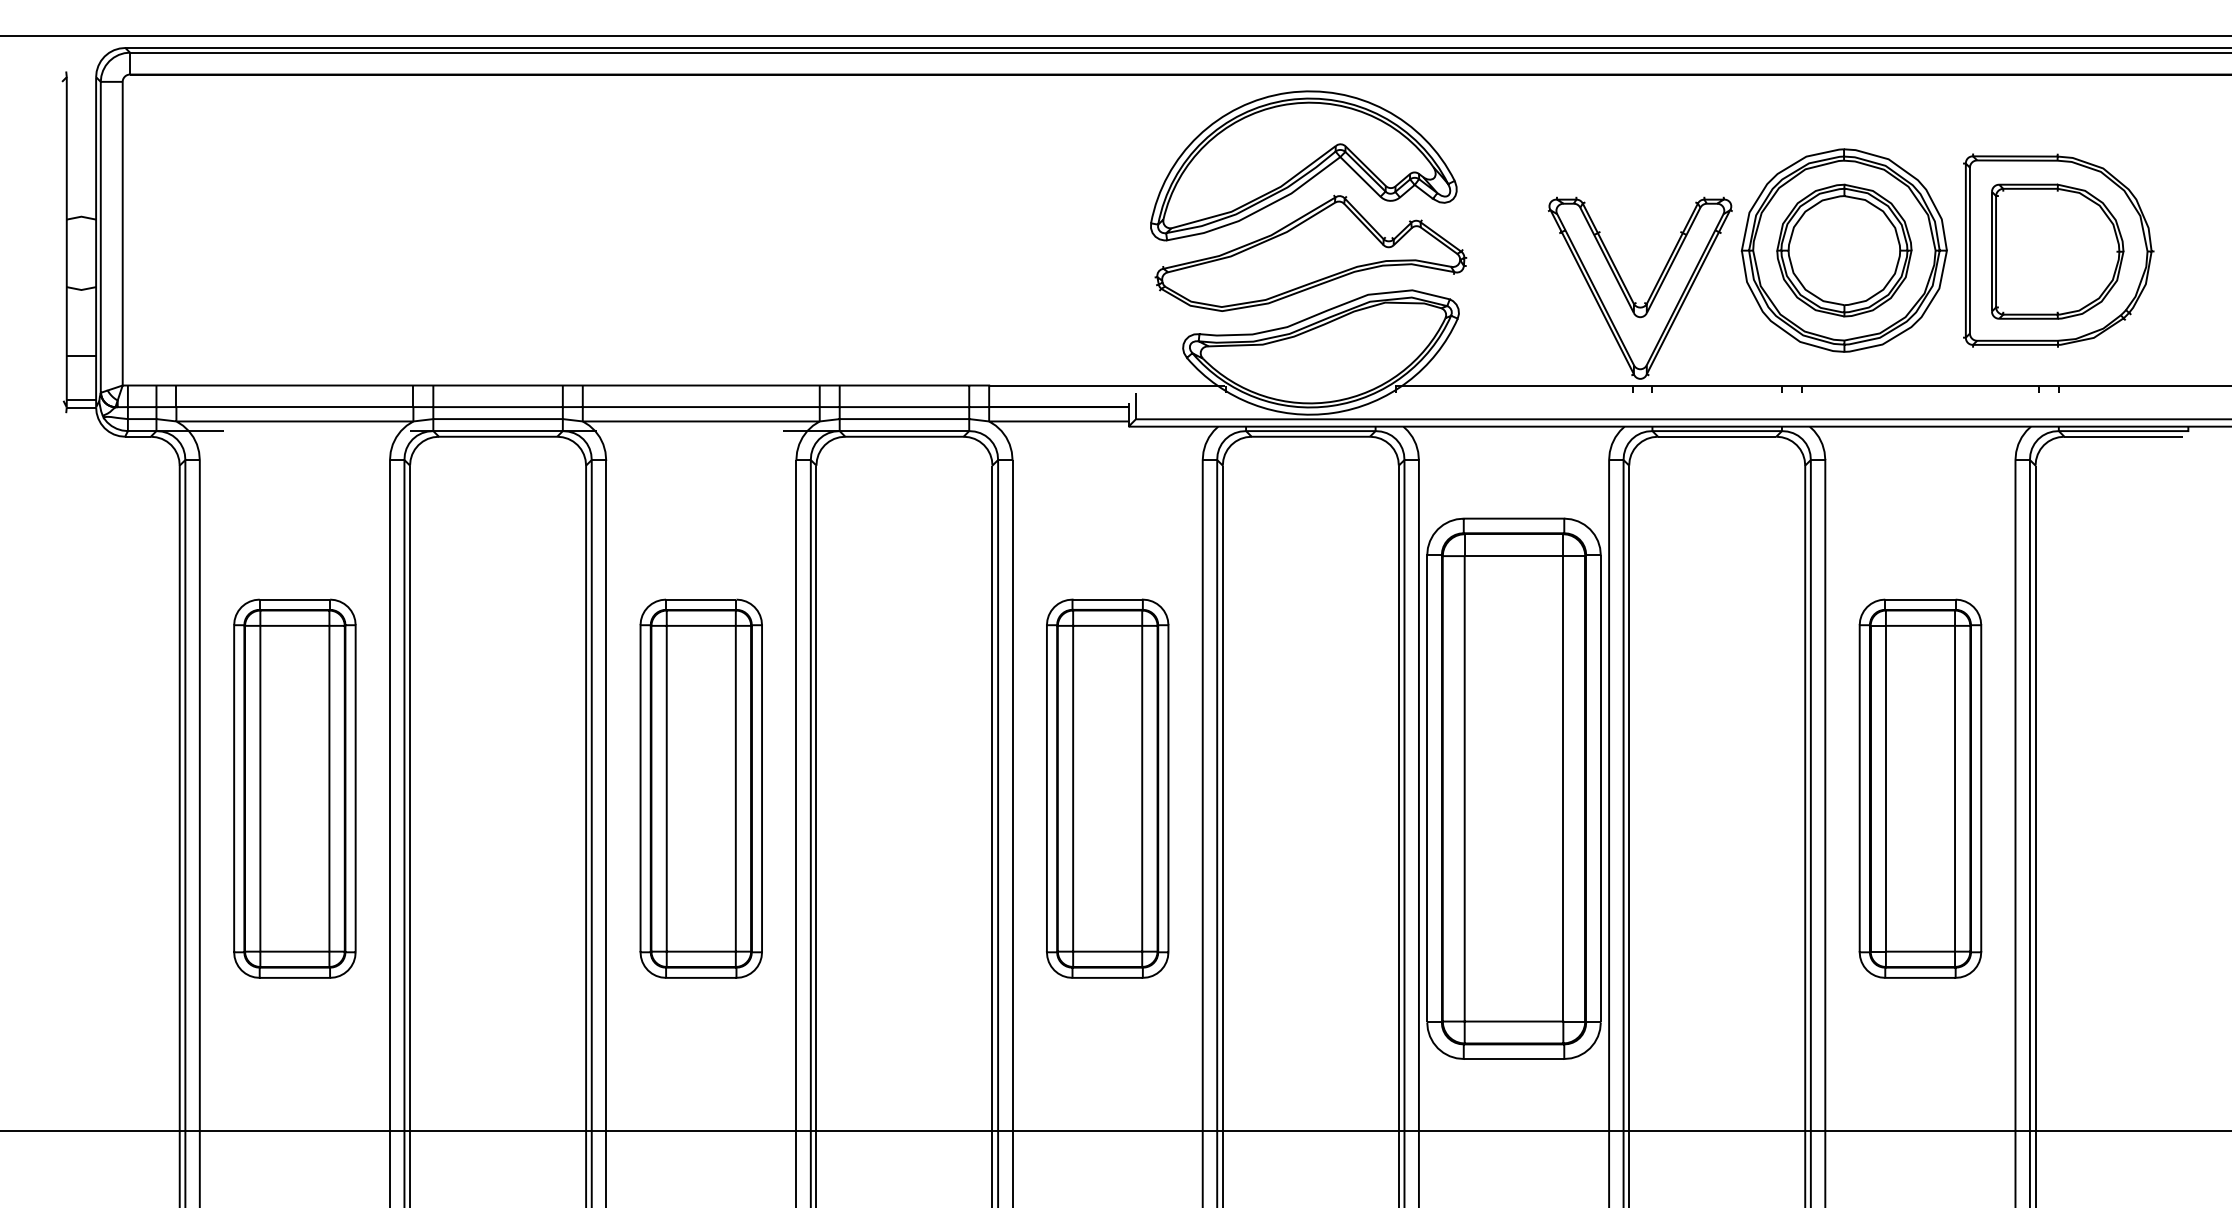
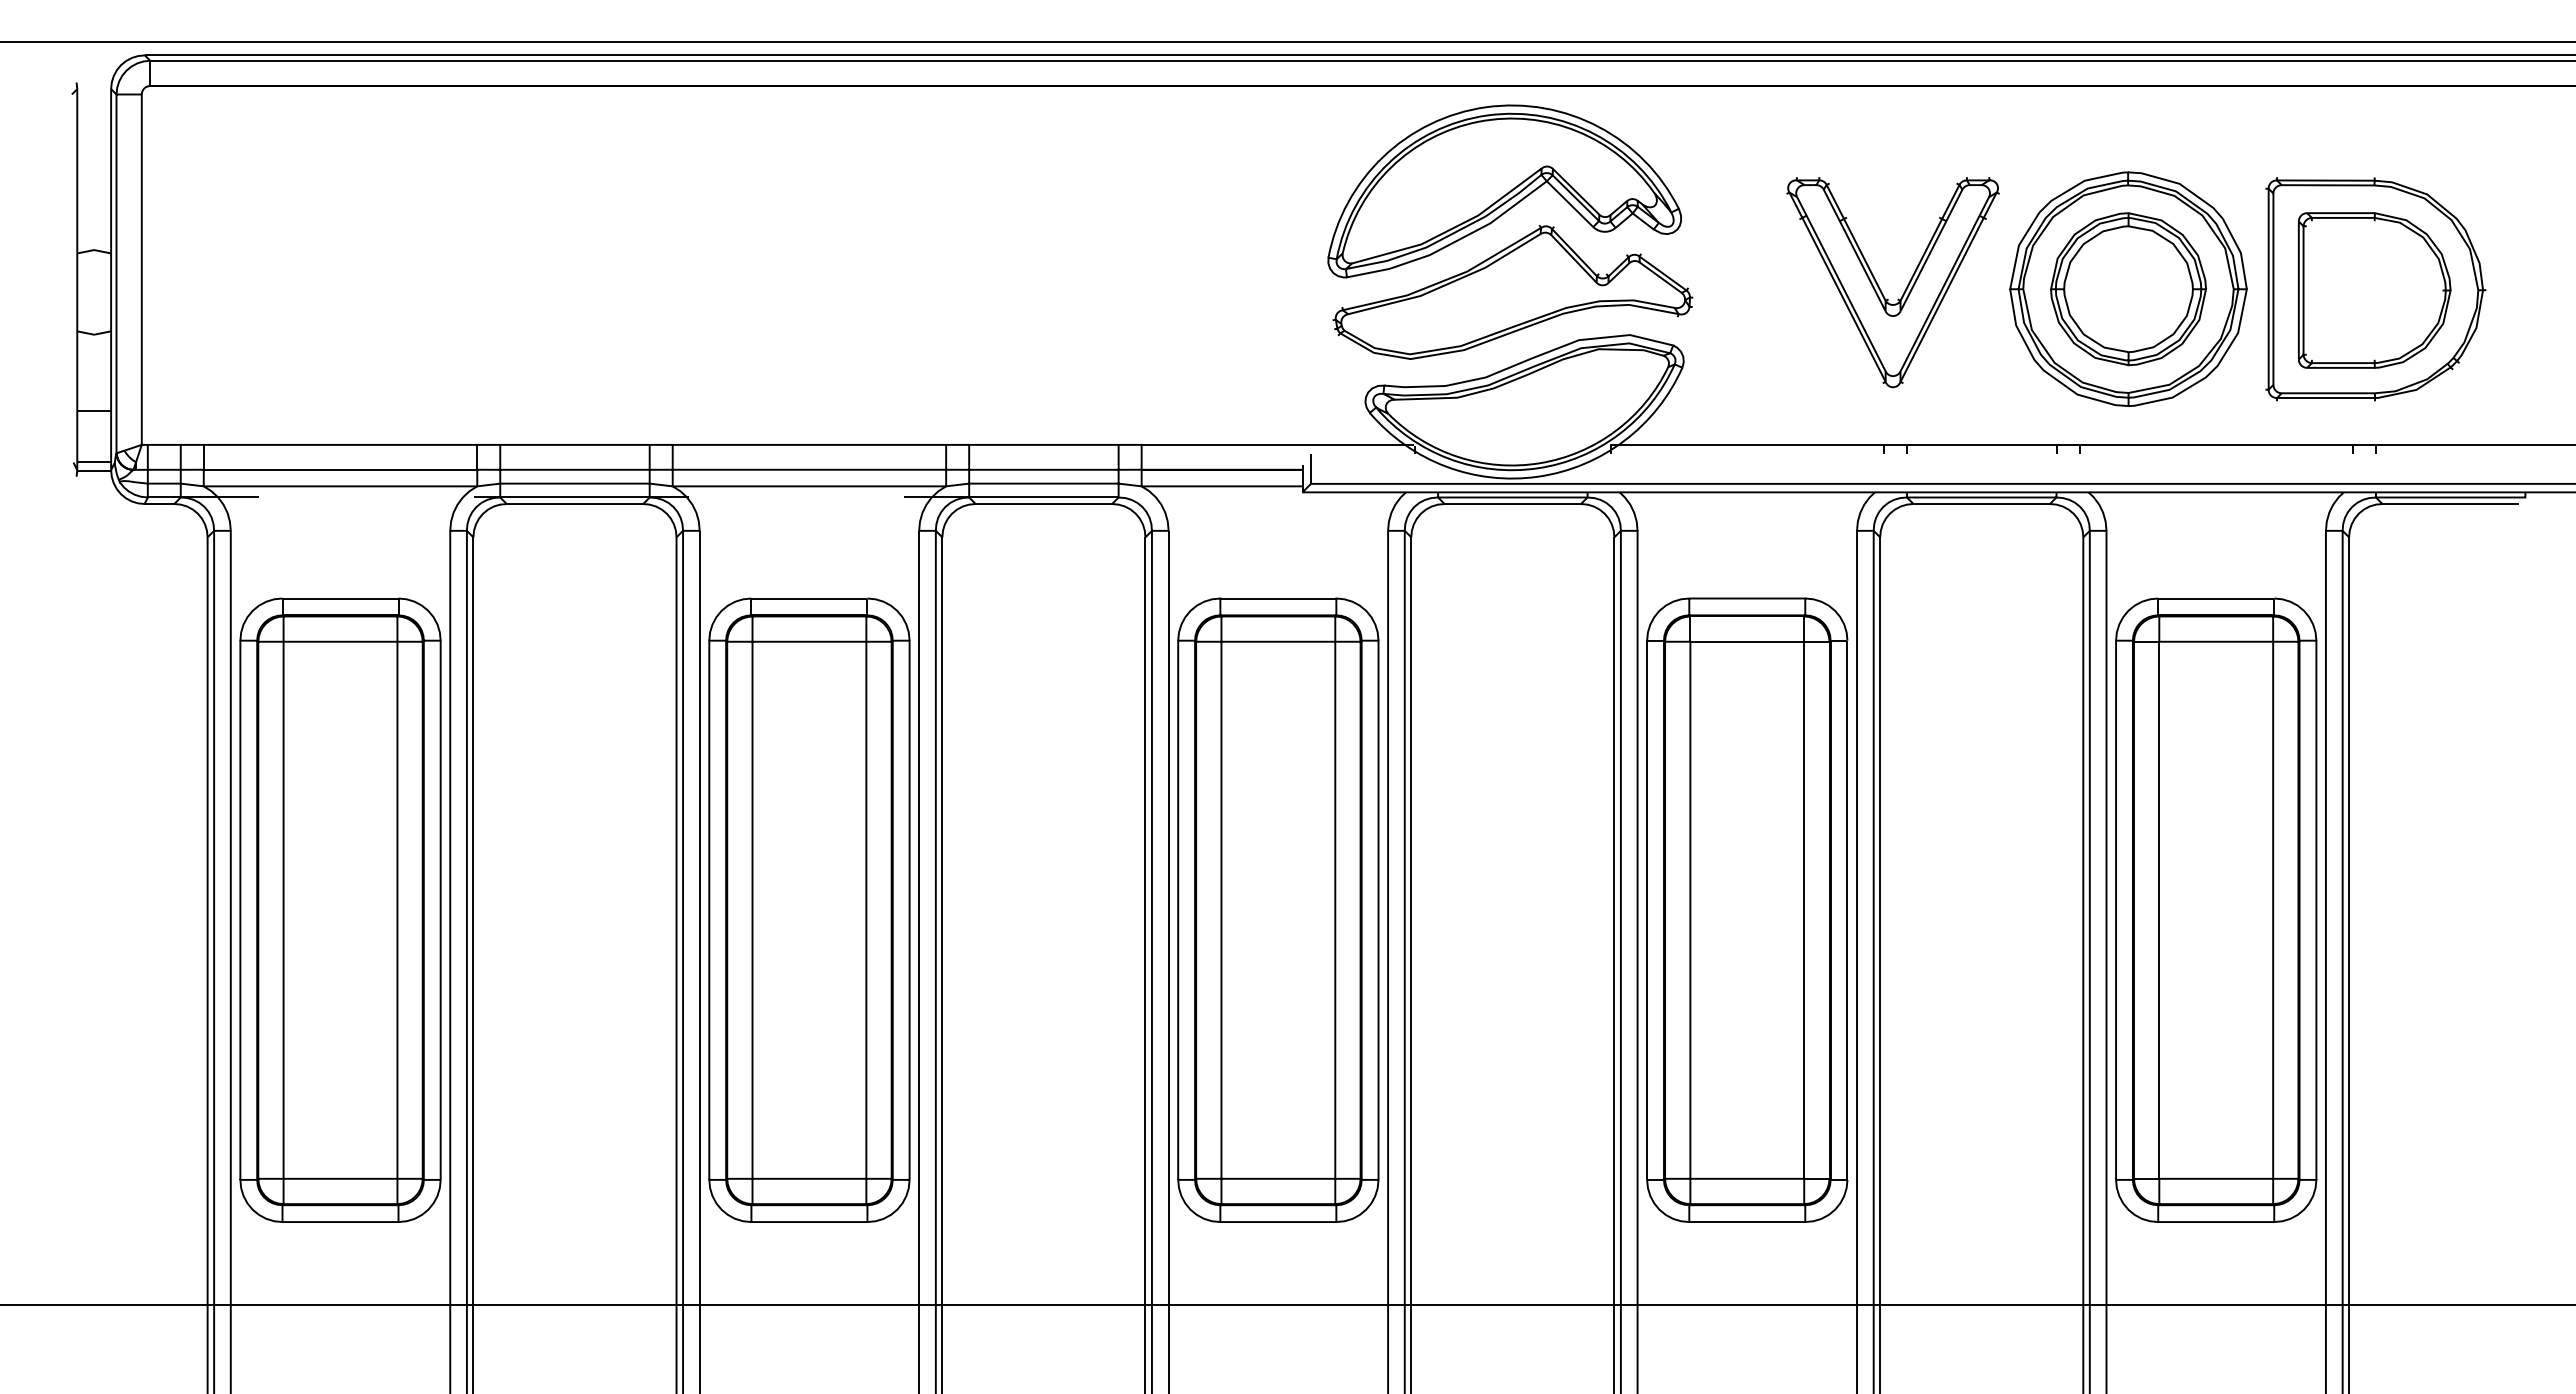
part: (1629, 293) -> (1880, 288), moved
part: (294, 788) -> (340, 909), size x1.43
part: (701, 788) -> (809, 909), size x1.43
part: (1107, 788) -> (1278, 909), size x1.43
part: (1920, 788) -> (2216, 909), size x1.43

